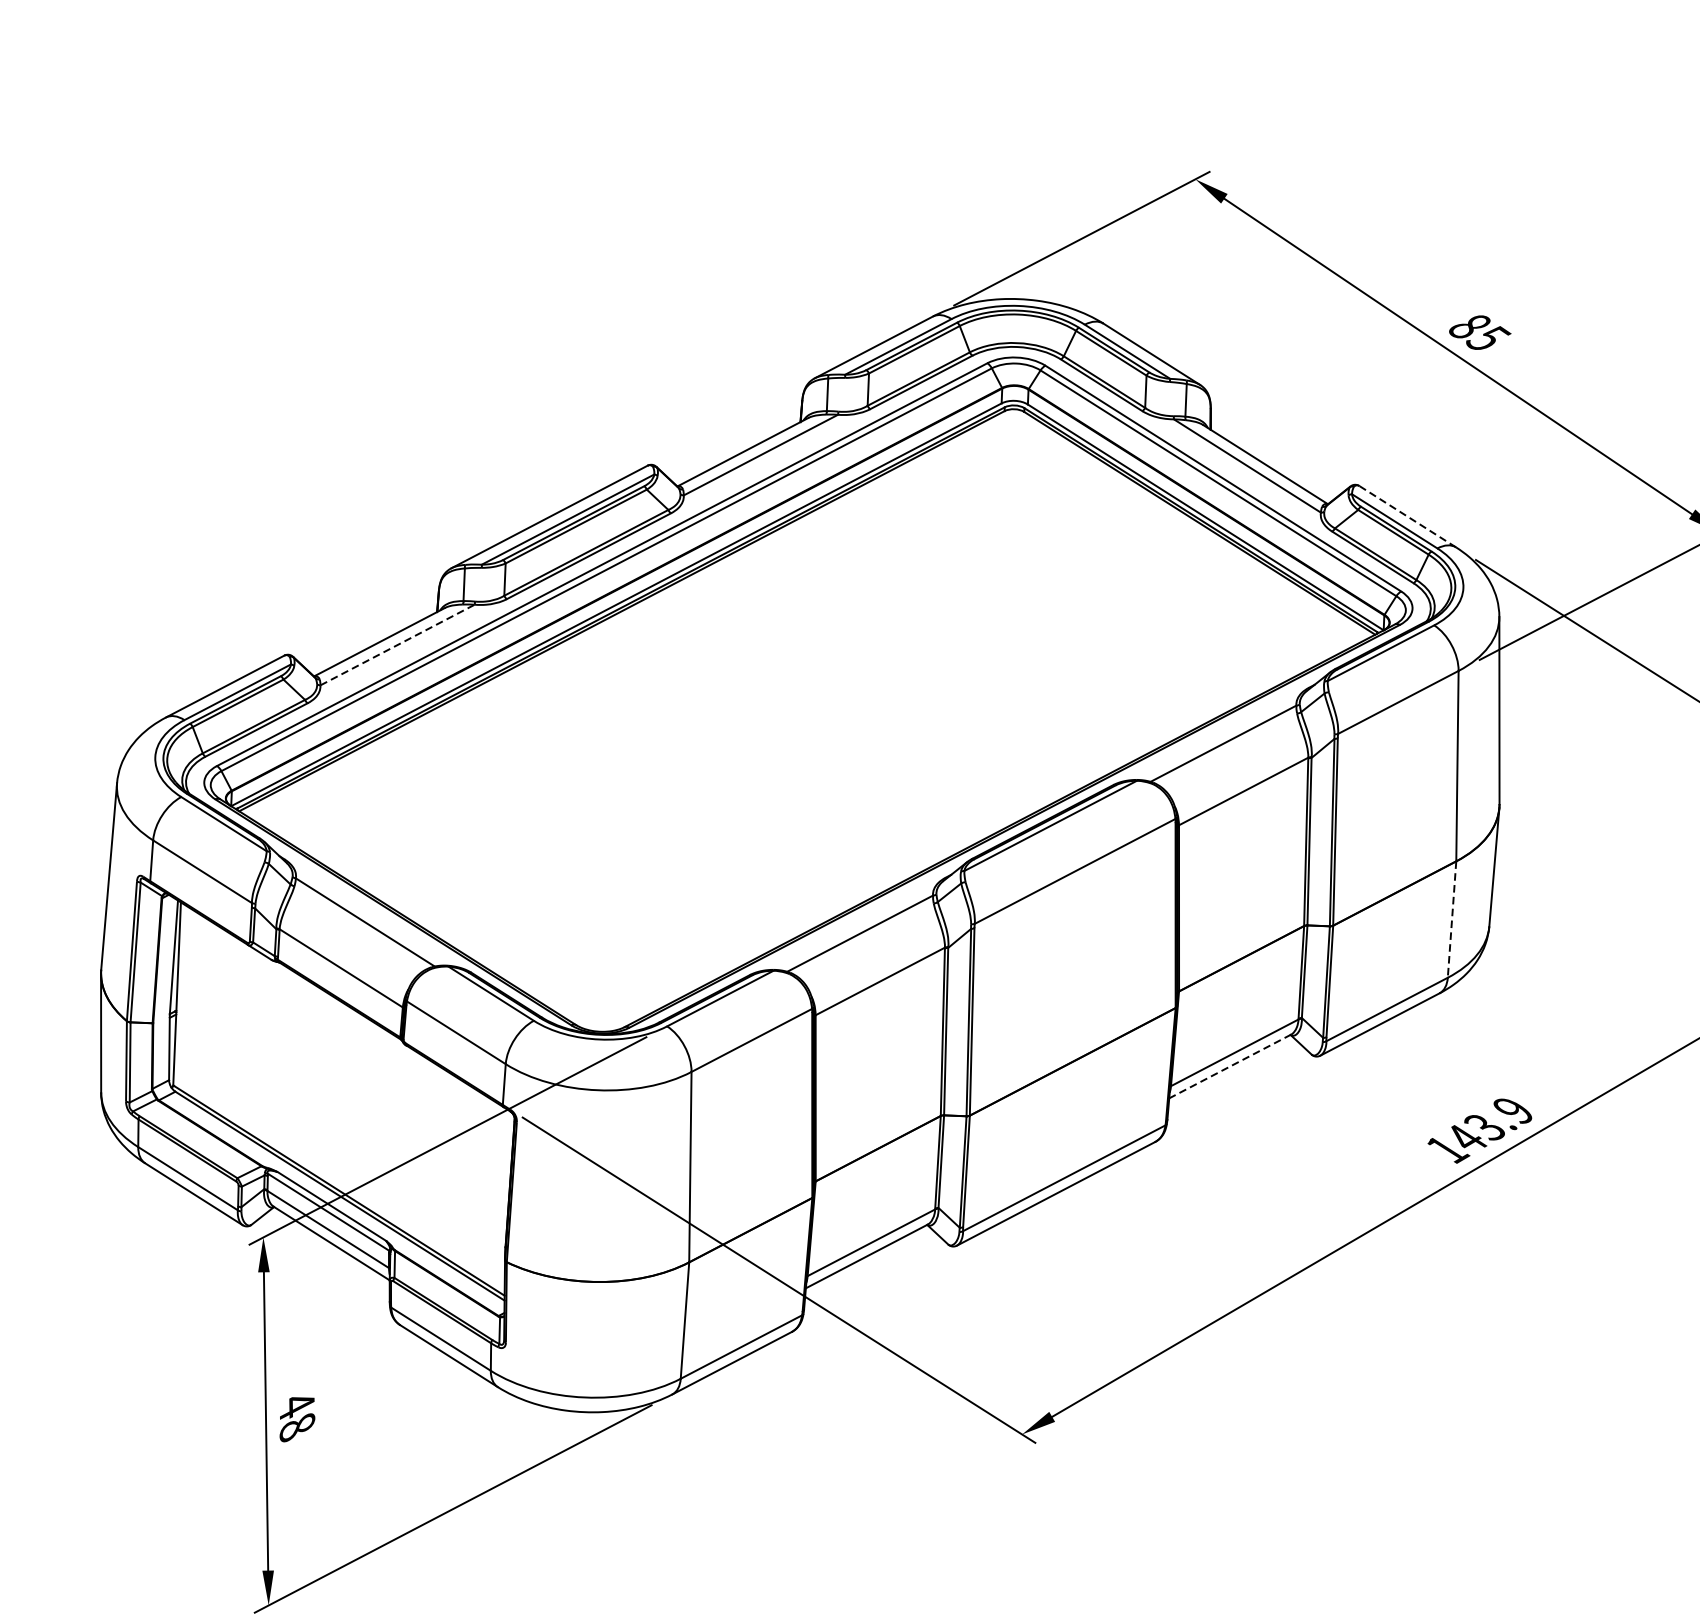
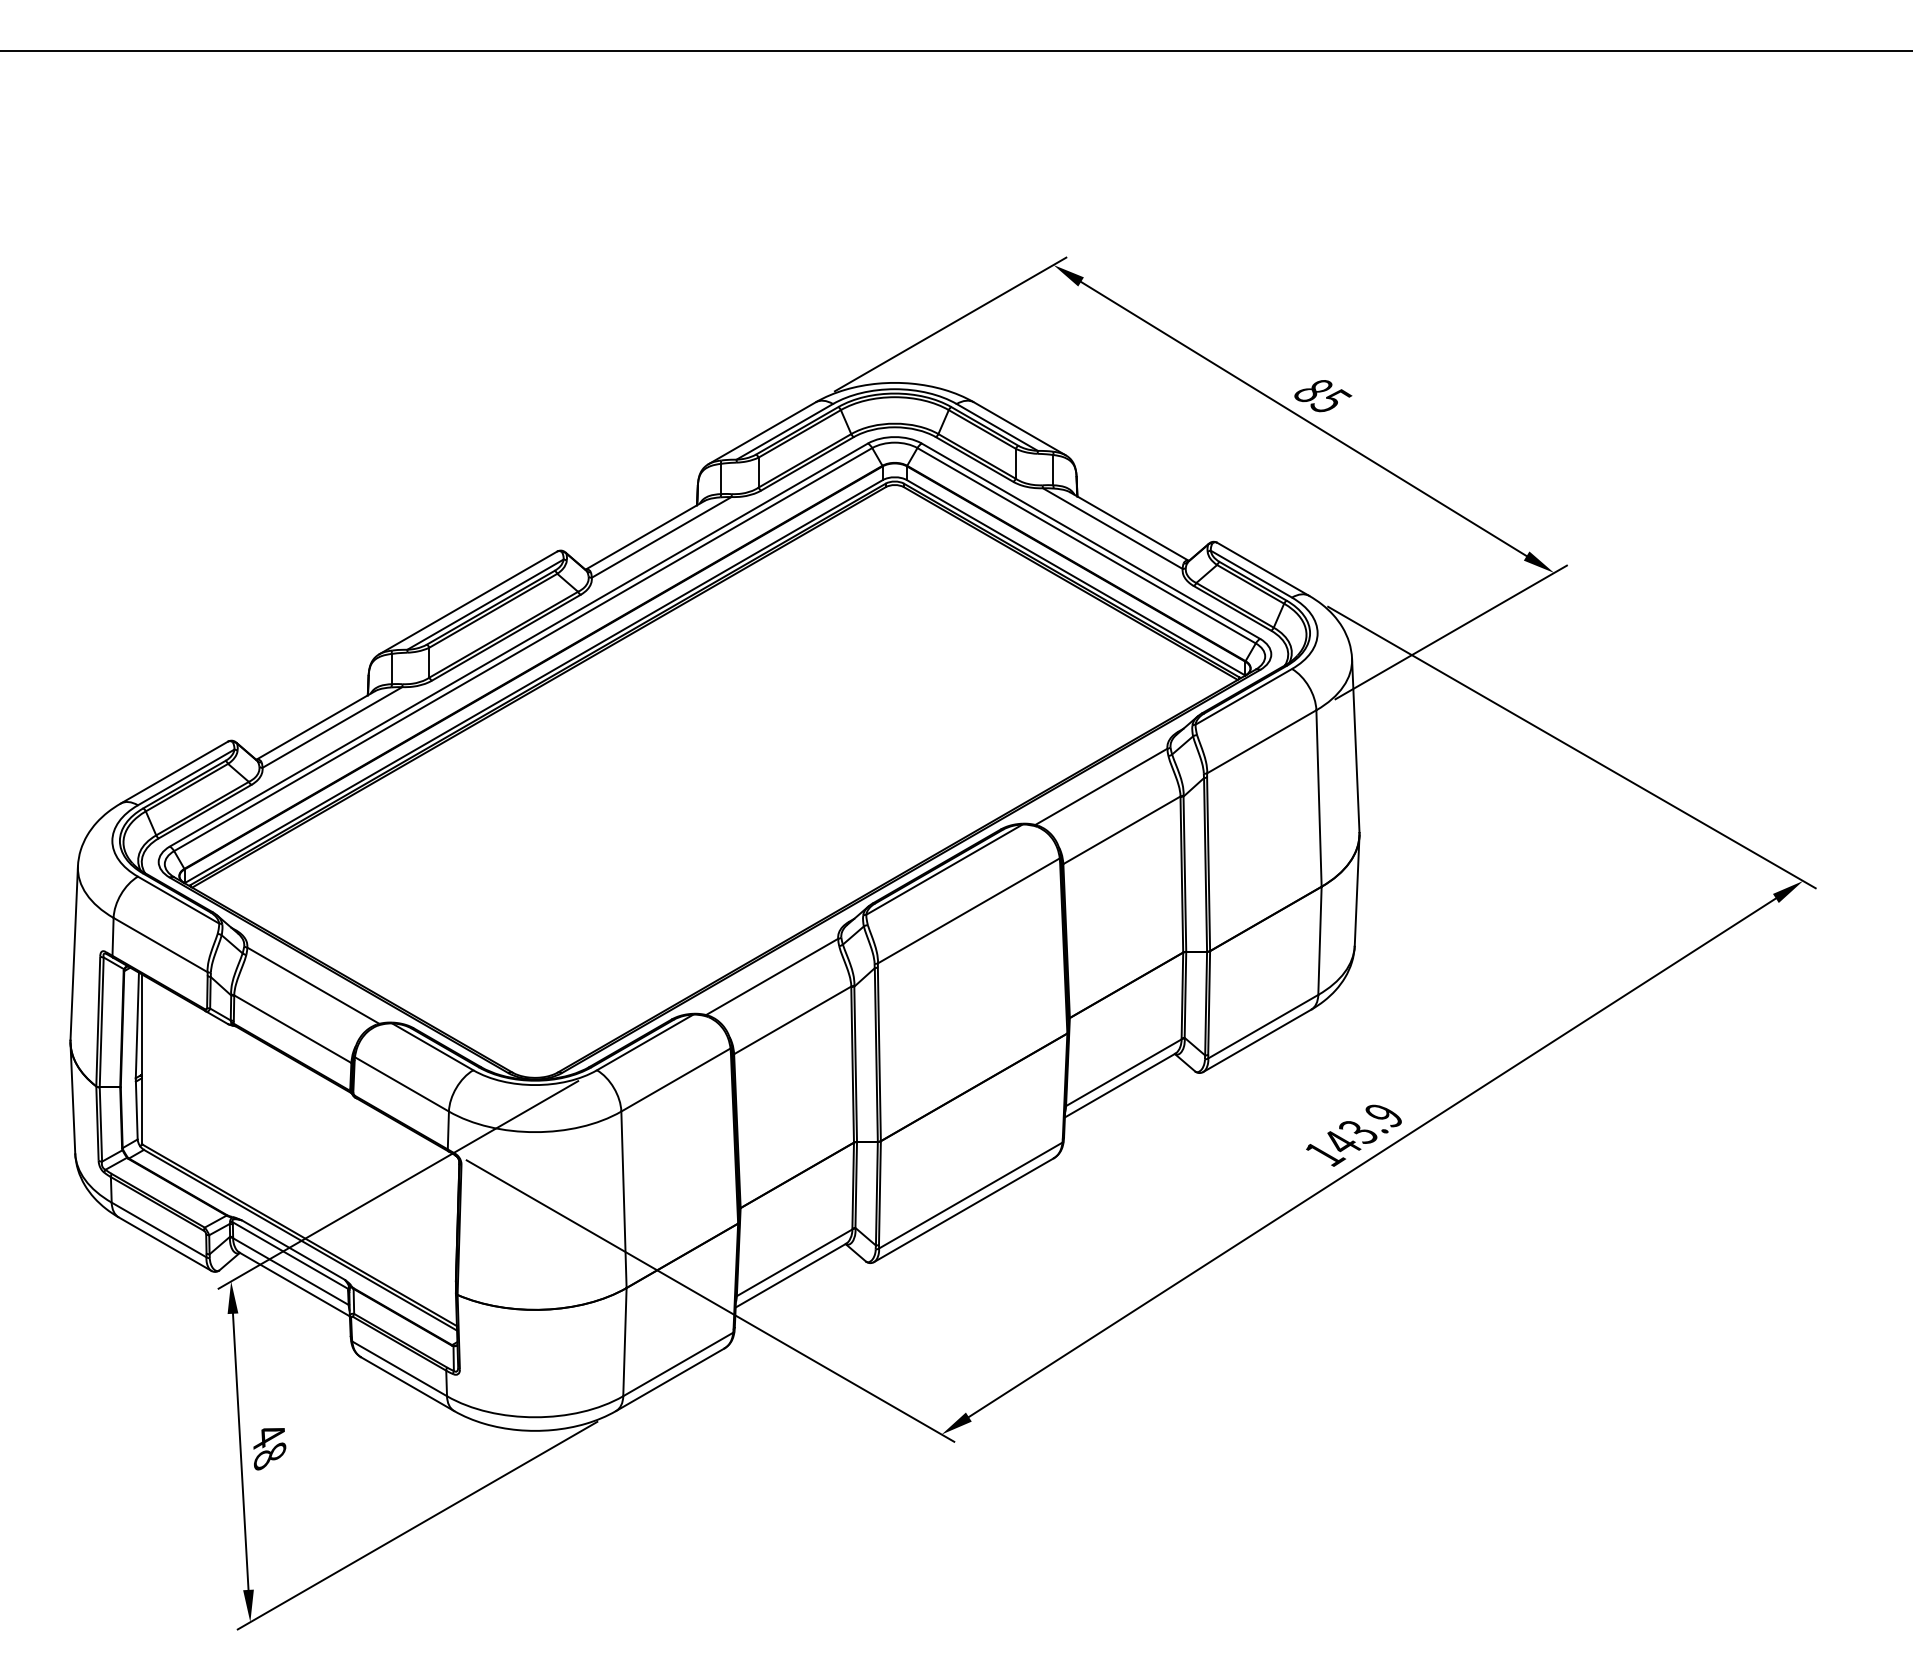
line: (1406, 516) -> (1262, 569), dashed -> solid
line: (397, 645) -> (332, 727), dashed -> solid
line: (1451, 920) -> (1319, 941), dashed -> solid
line: (1230, 1066) -> (1120, 1085), dashed -> solid

